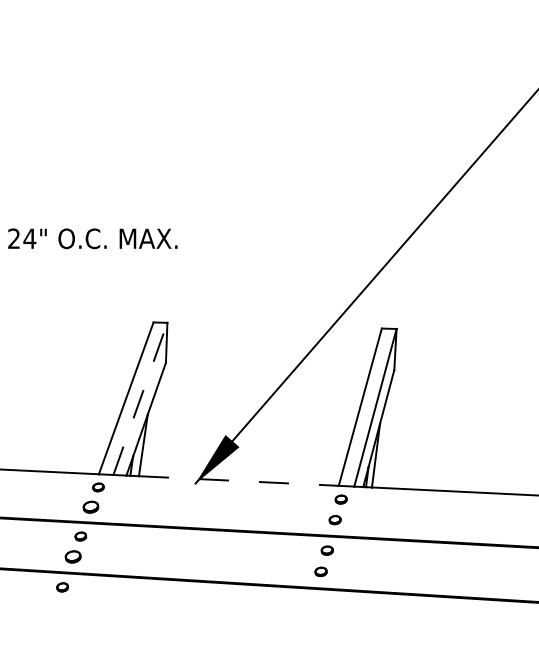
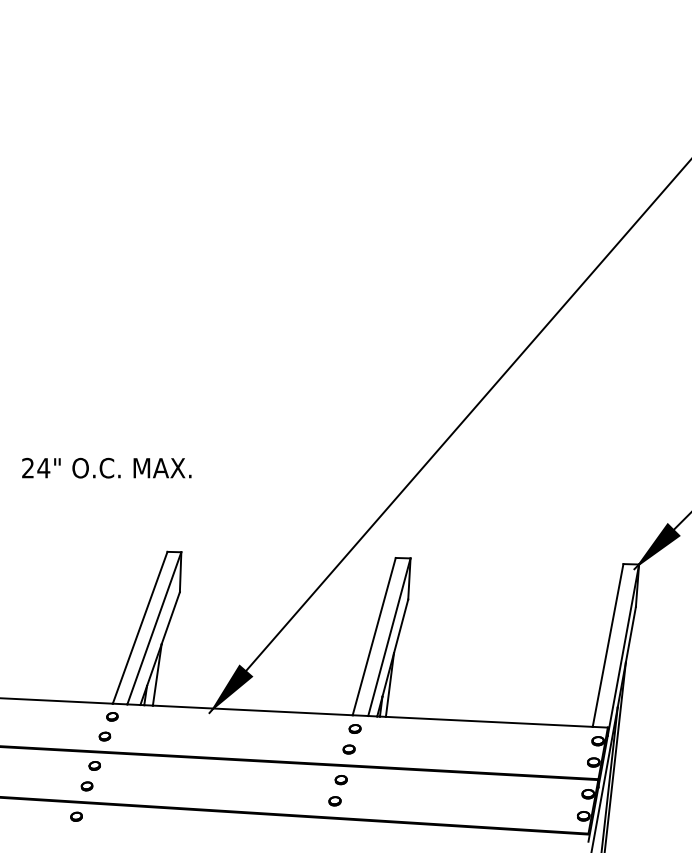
line: (140, 399) -> (154, 628), dashed -> solid
line: (239, 481) -> (253, 710), dashed -> solid
part: (90, 507) -> (104, 736), size x0.71
part: (72, 557) -> (86, 786), size x0.71

